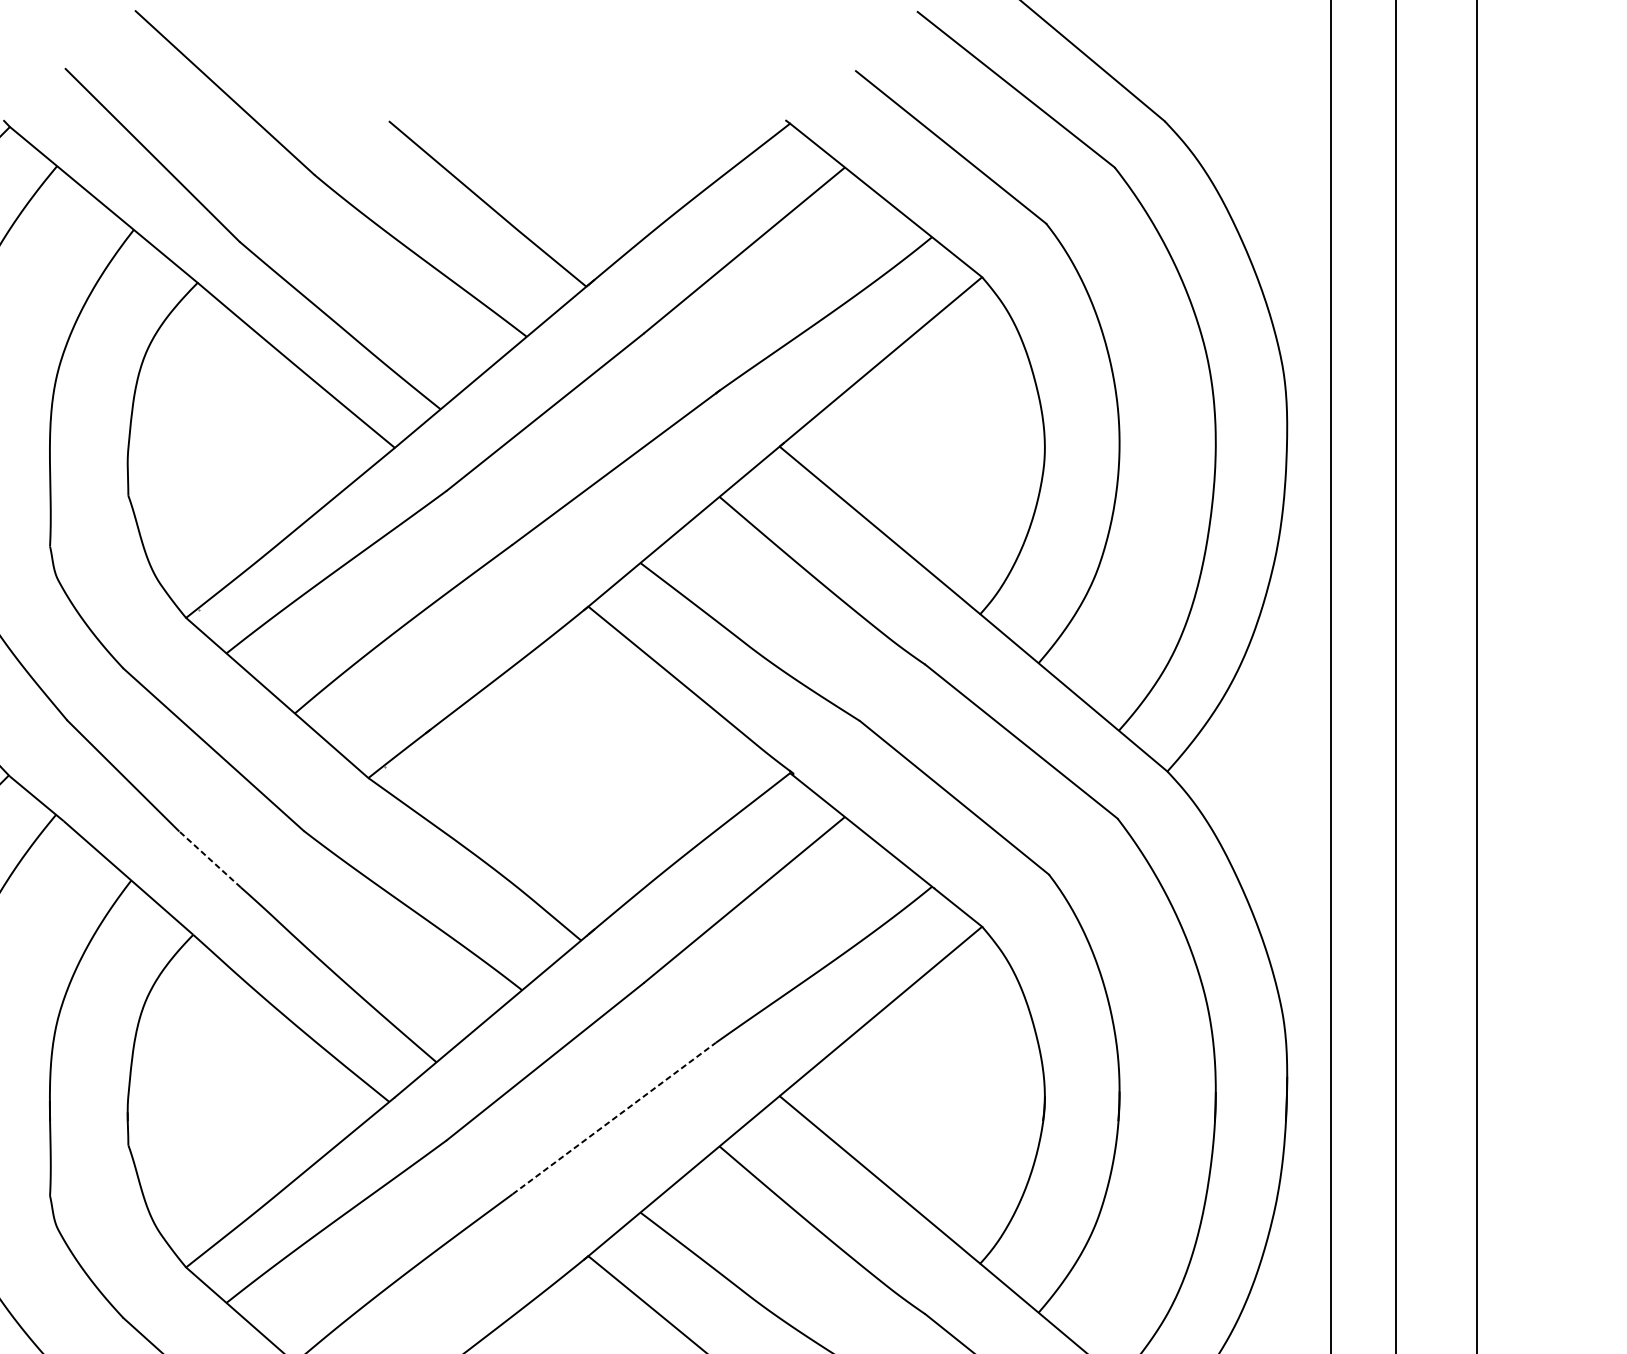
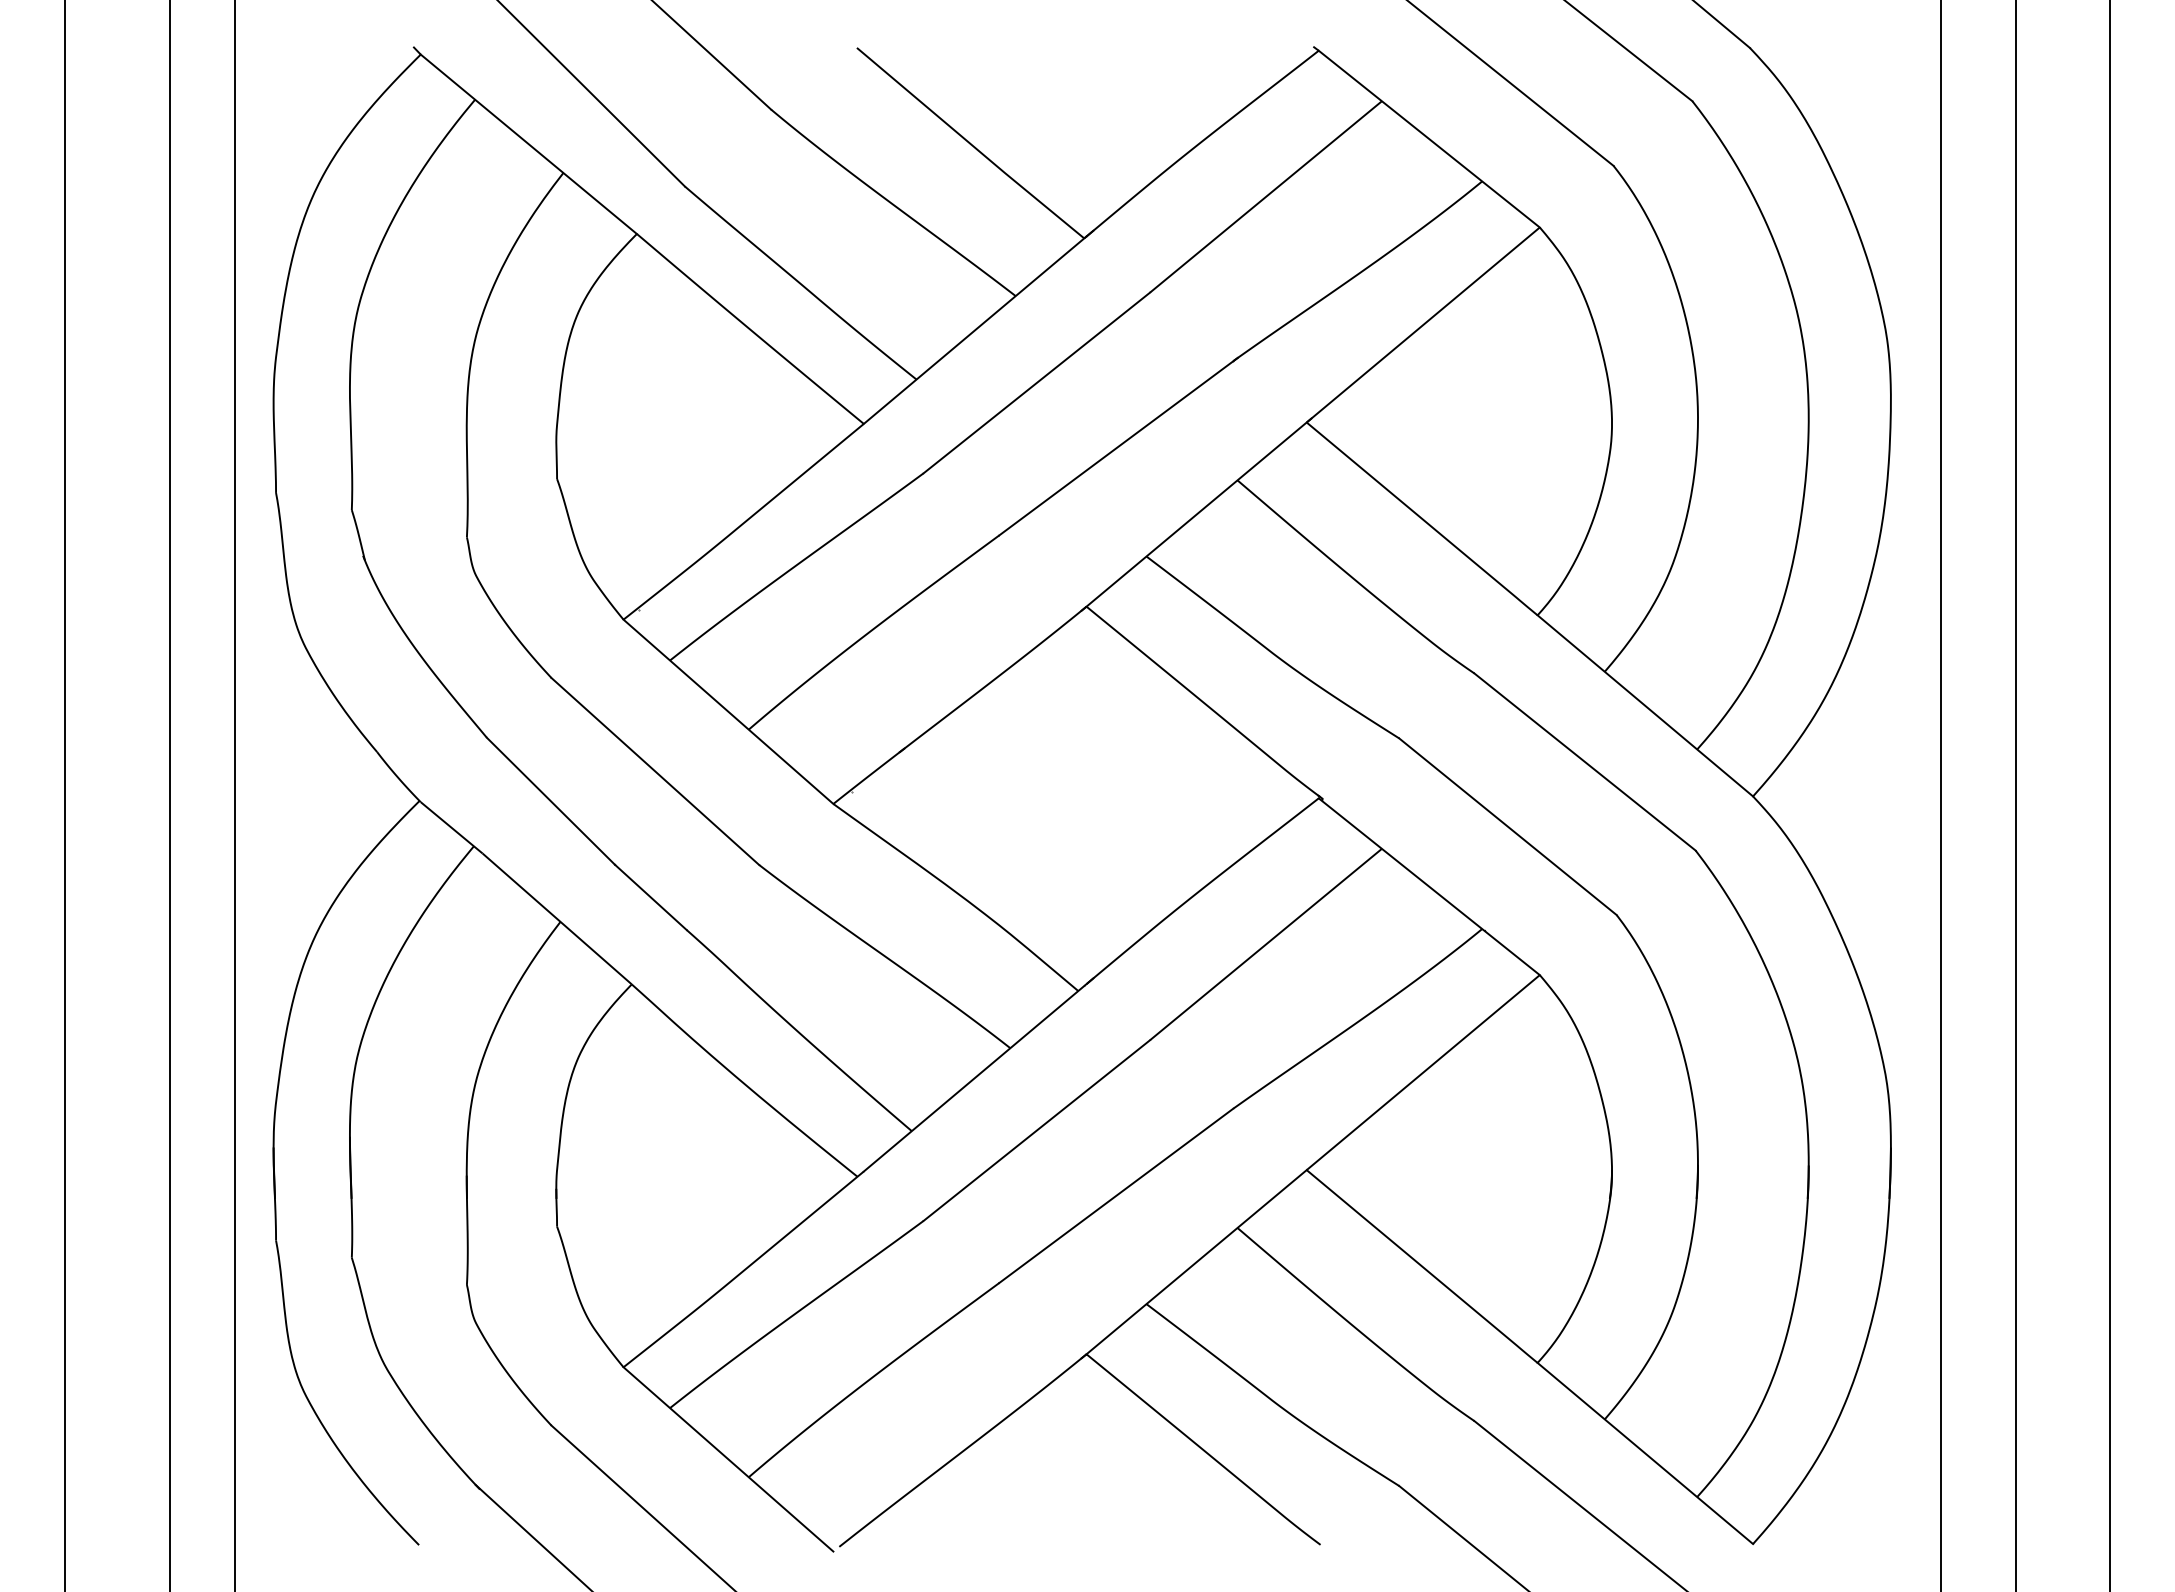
line: (209, 859) -> (650, 897), dashed -> solid
line: (614, 1118) -> (1116, 1195), dashed -> solid

